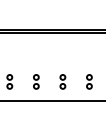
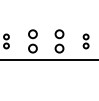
part: (36, 81) -> (33, 41), size x1.6
part: (62, 81) -> (59, 41), size x1.6

